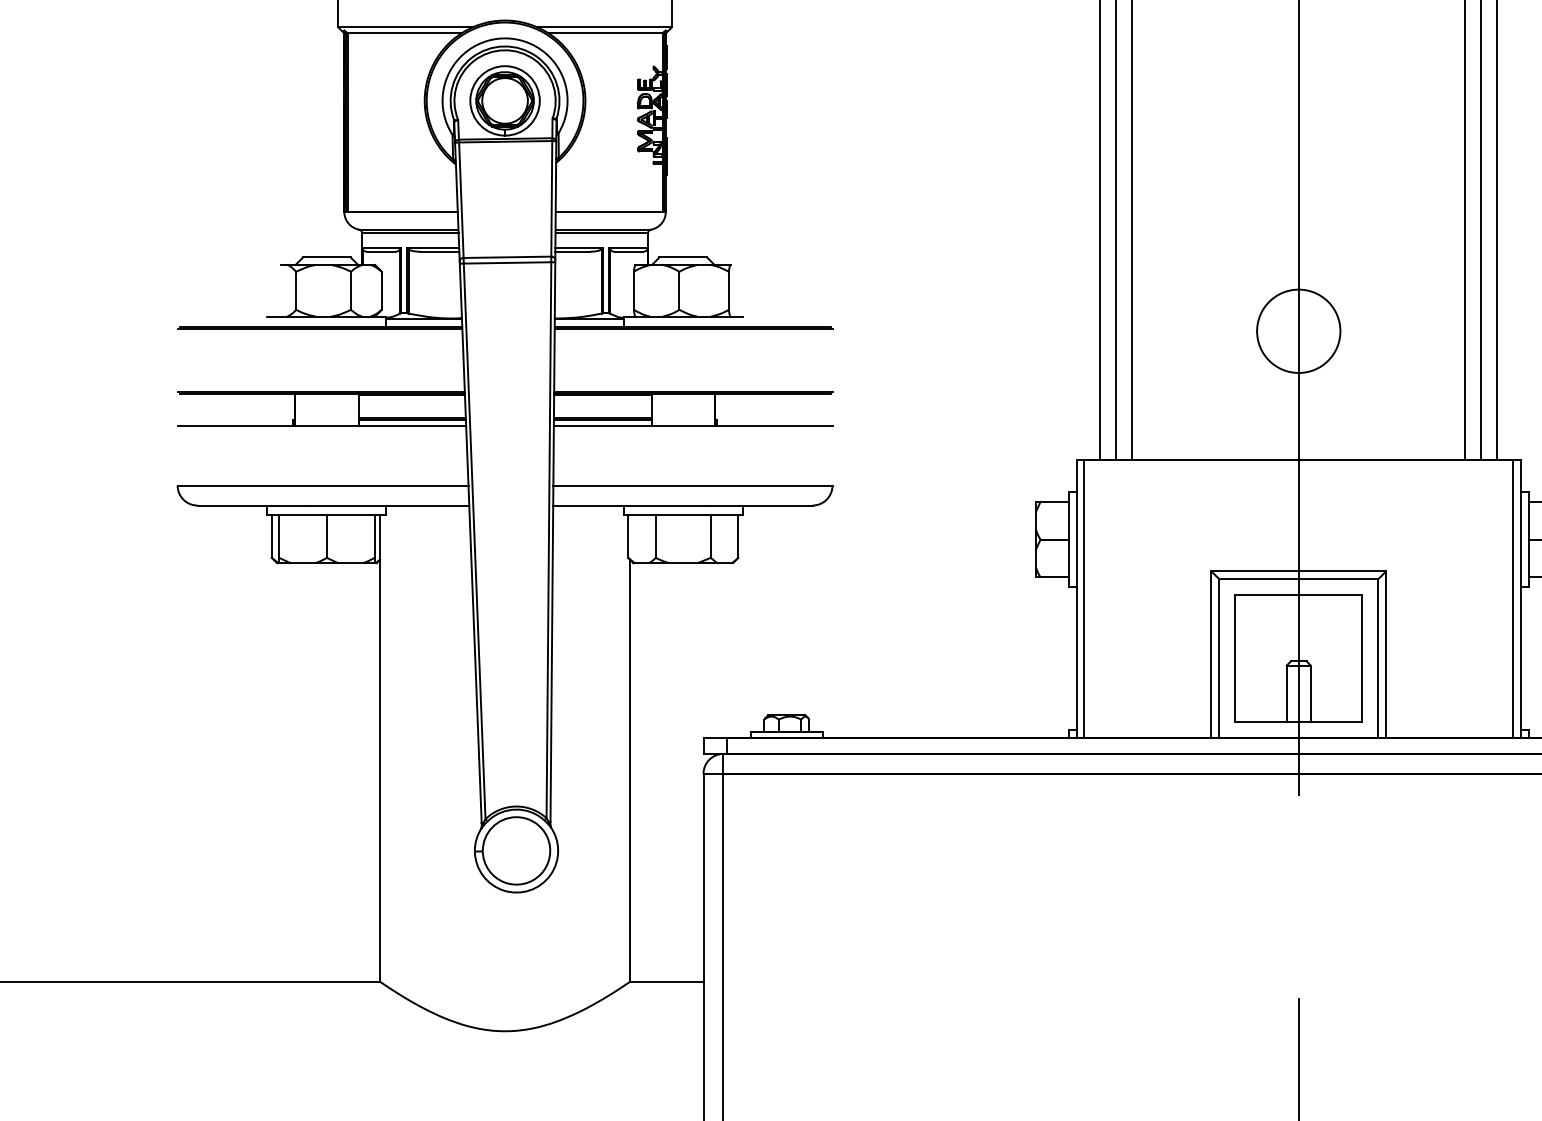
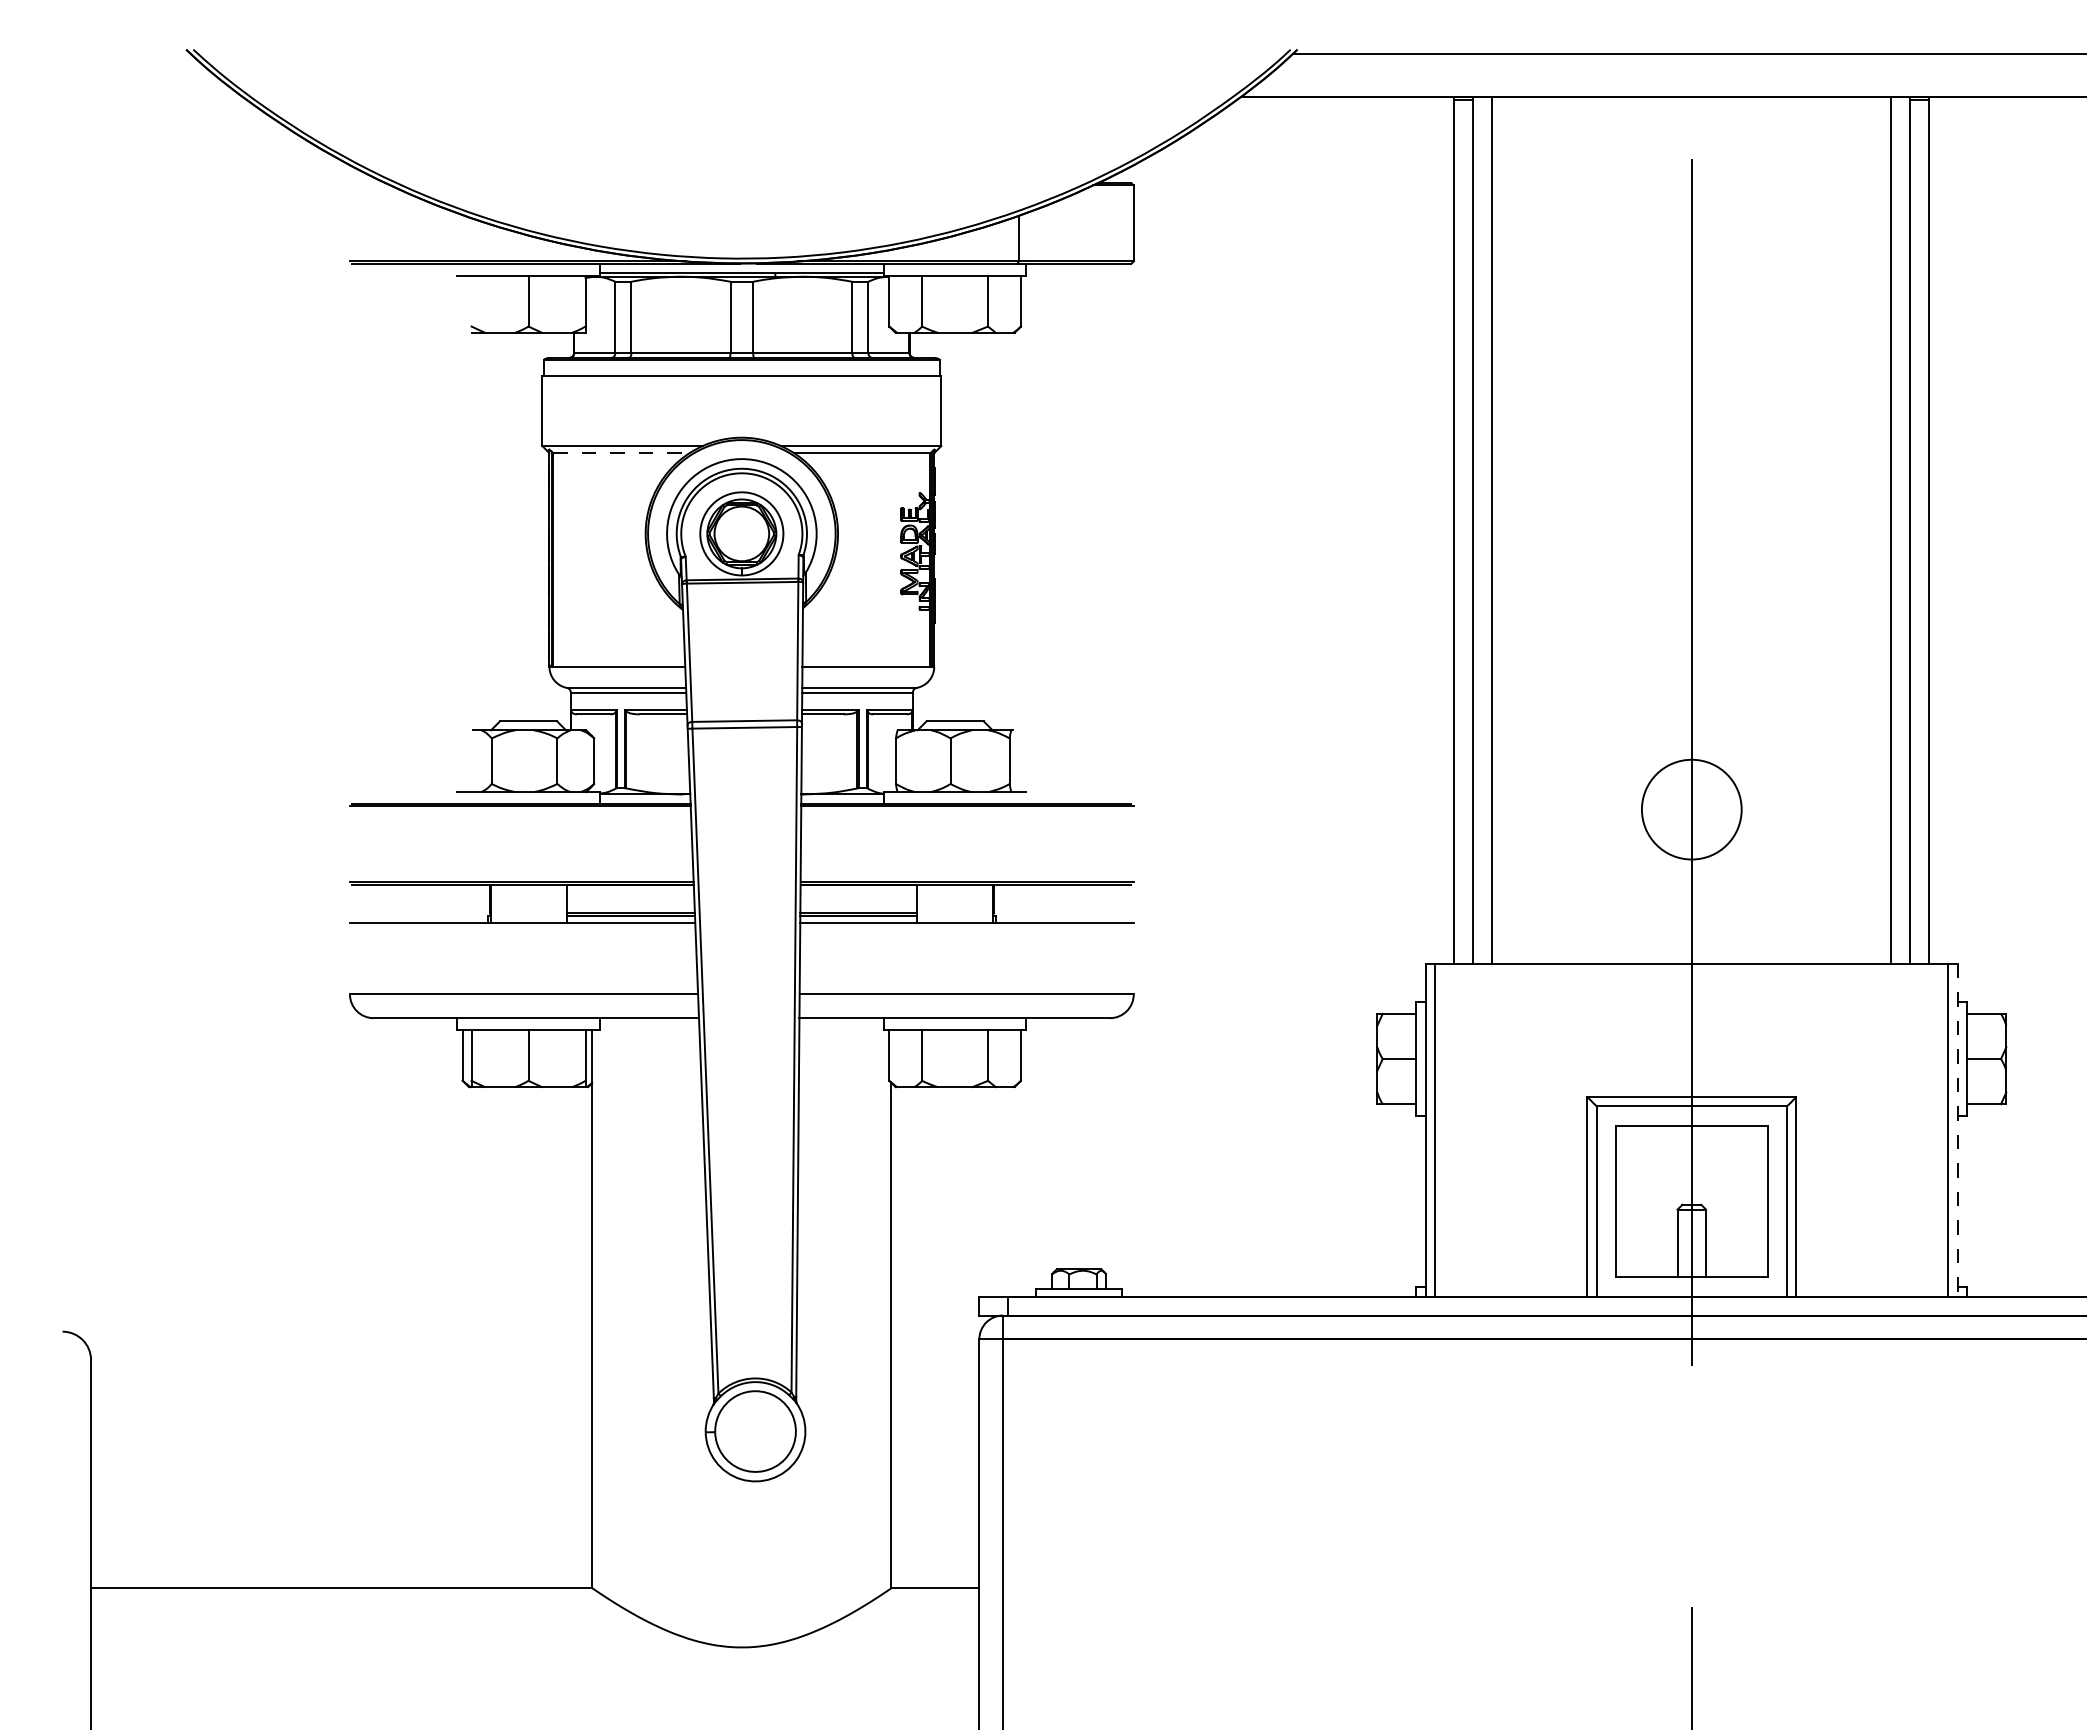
line: (404, 33) -> (621, 453), solid -> dashed
line: (1520, 599) -> (1957, 1130), solid -> dashed

